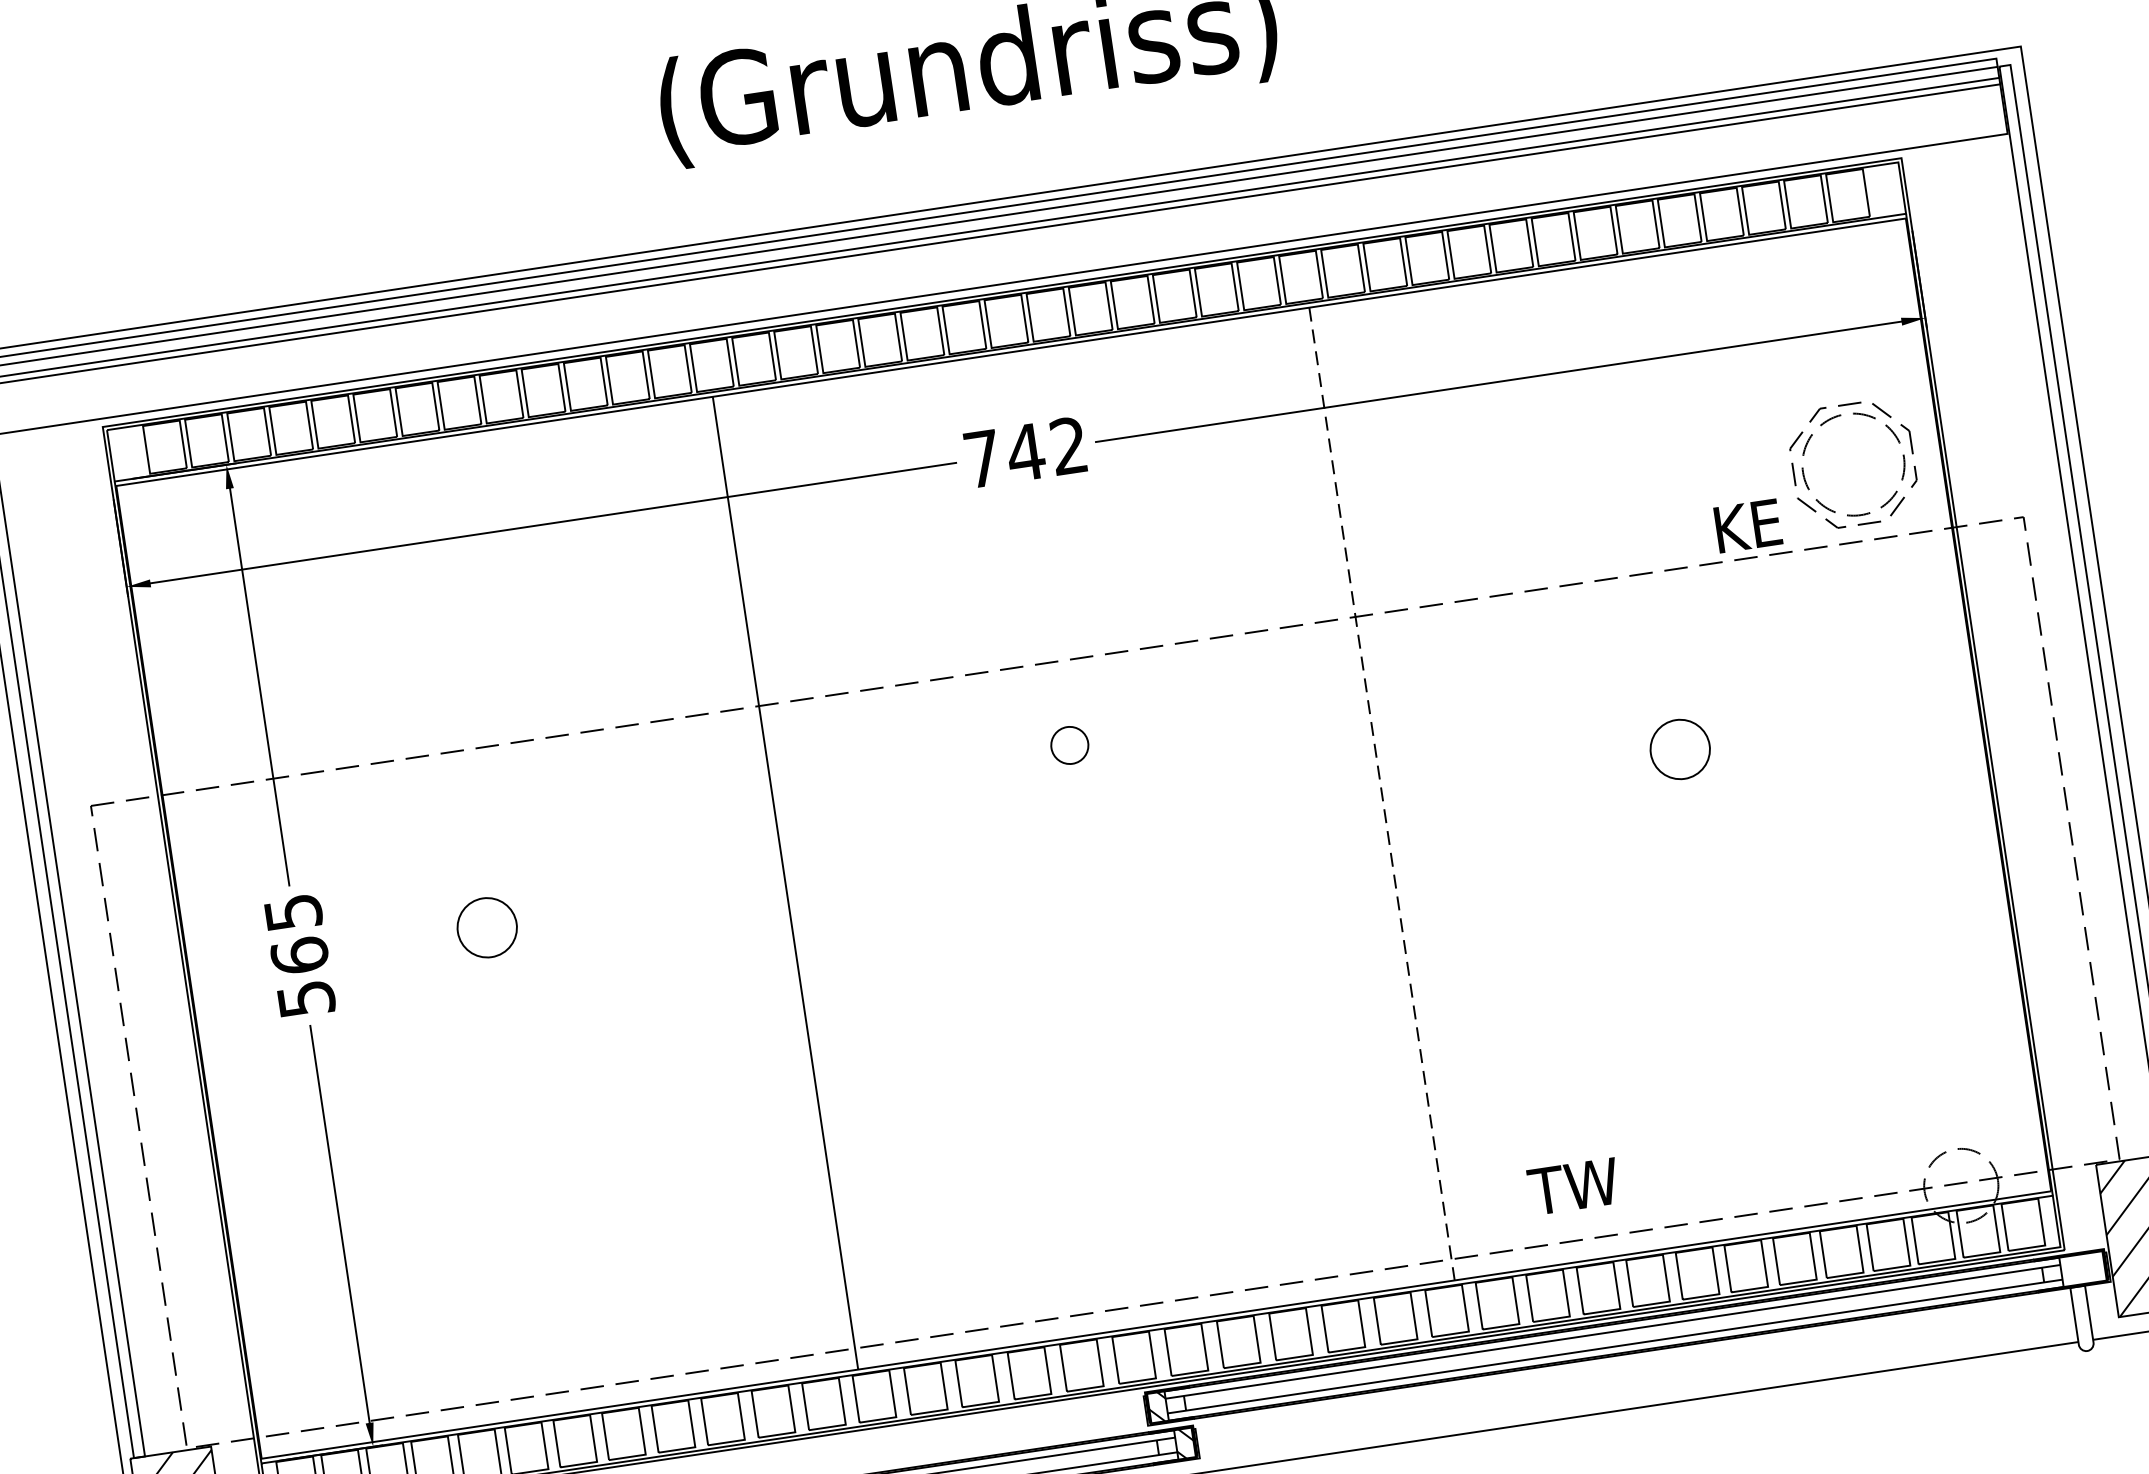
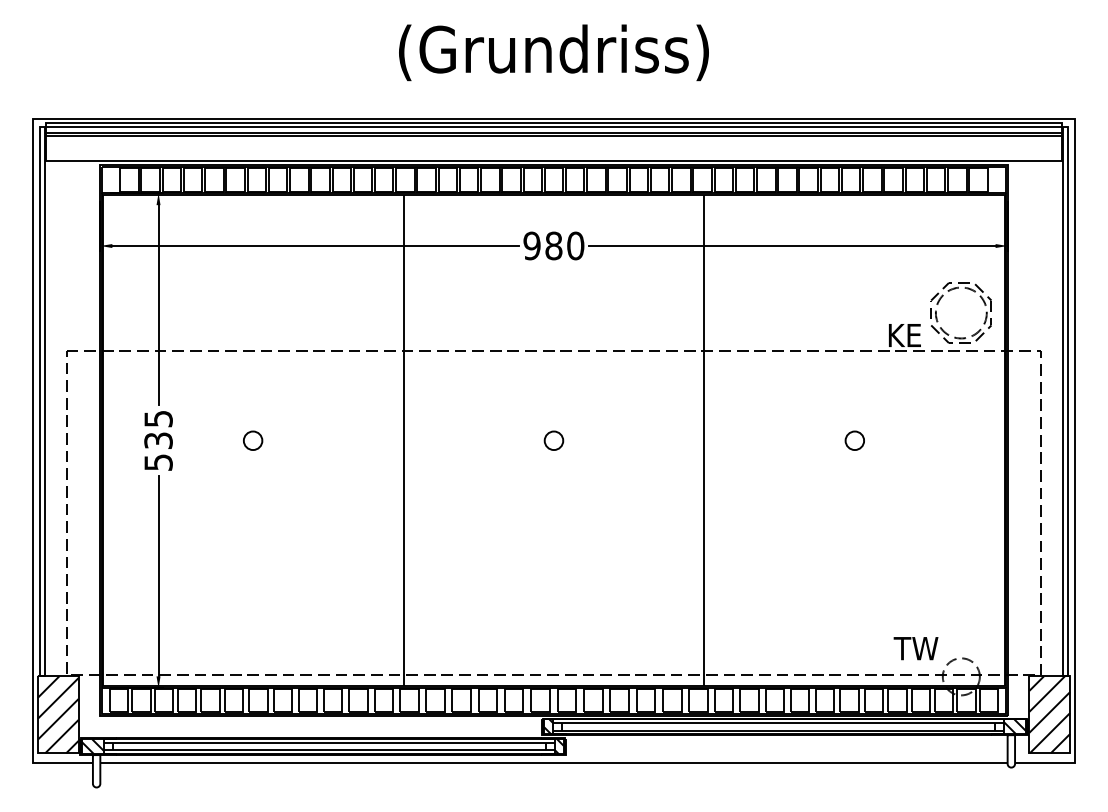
text: (1024, 451) -> (553, 245), 742 -> 980
circle: (1068, 745) -> (553, 440), moved
circle: (1679, 749) -> (854, 440), size x0.62
line: (1382, 795) -> (704, 441), dashed -> solid
circle: (485, 927) -> (252, 440), size x0.62
text: (299, 955) -> (158, 440), 565 -> 535
text: (1572, 1186) -> (915, 648), moved
hatch: (2083, 1268) -> (1015, 726), added

